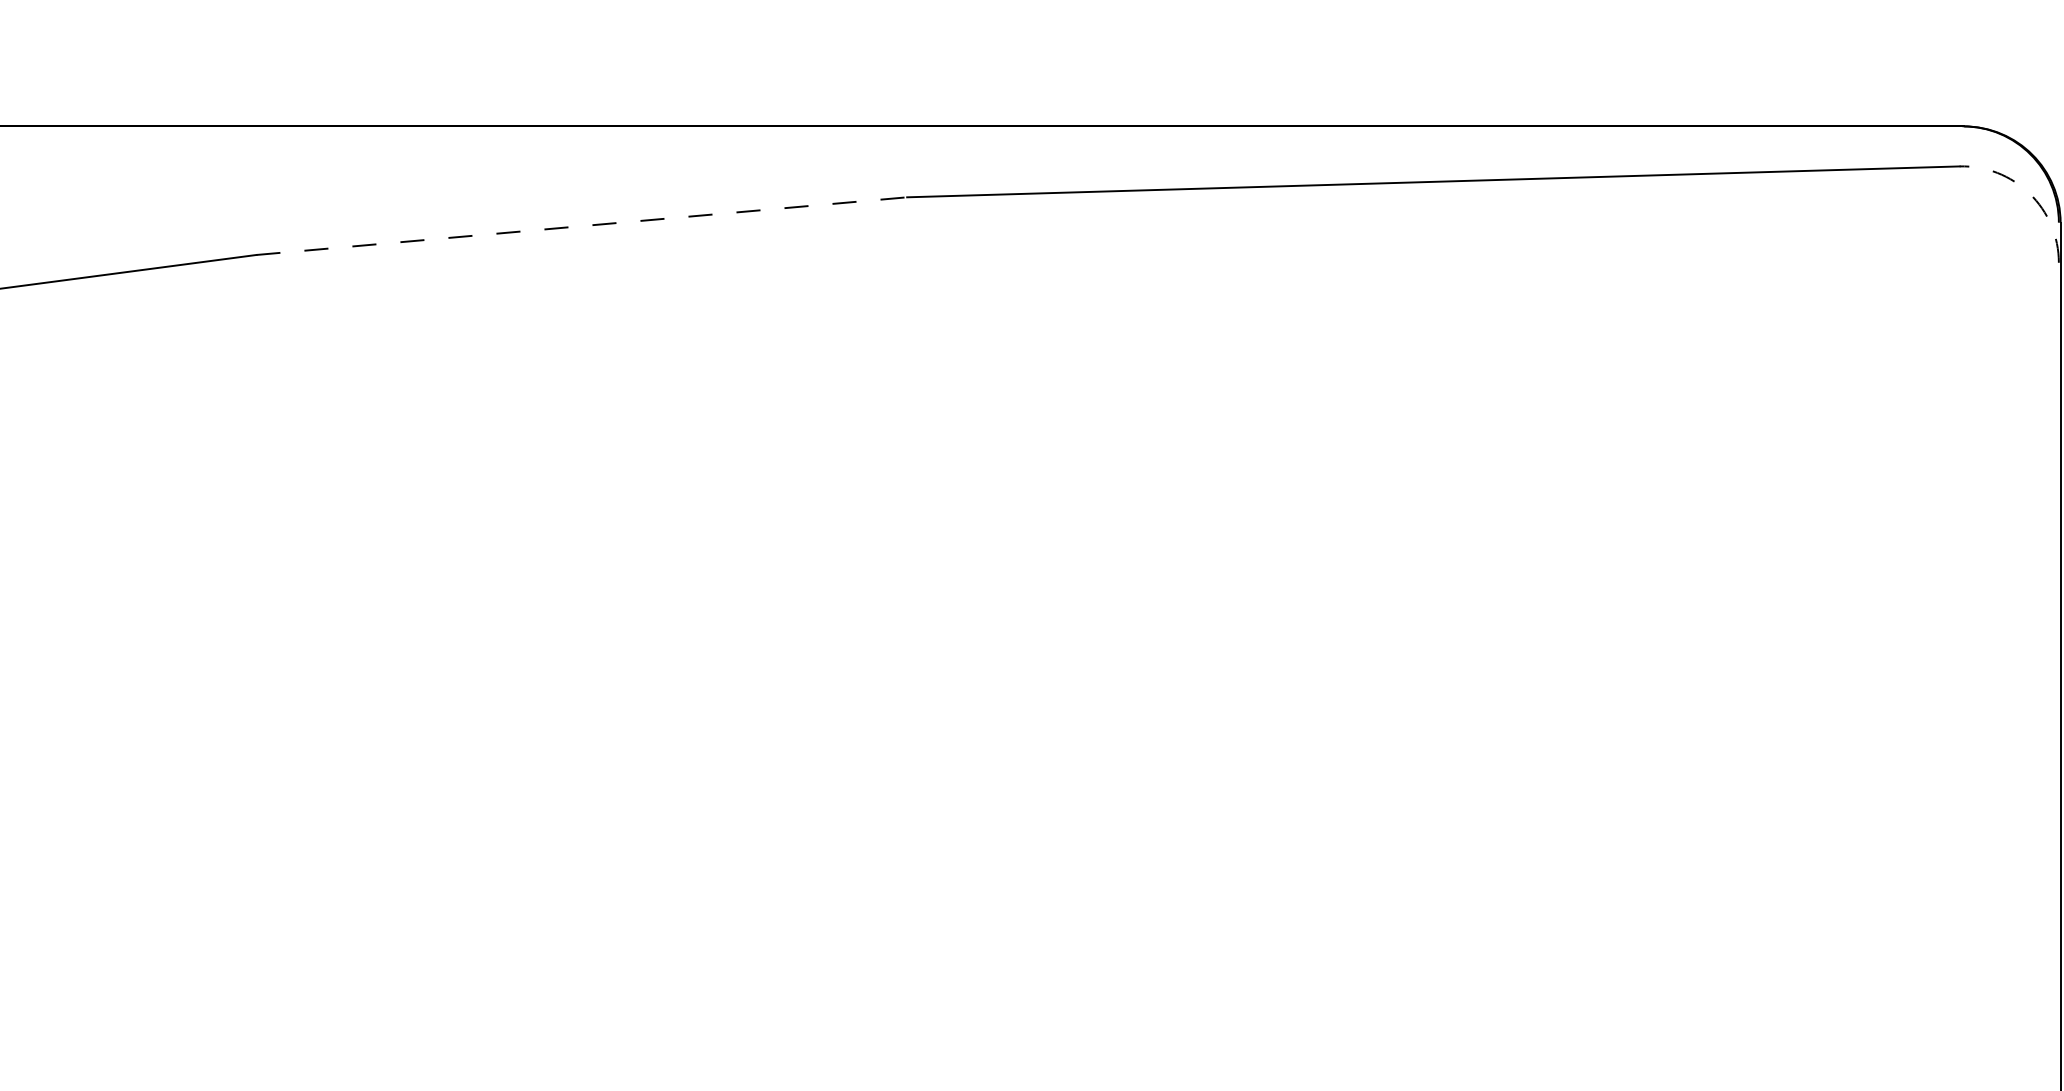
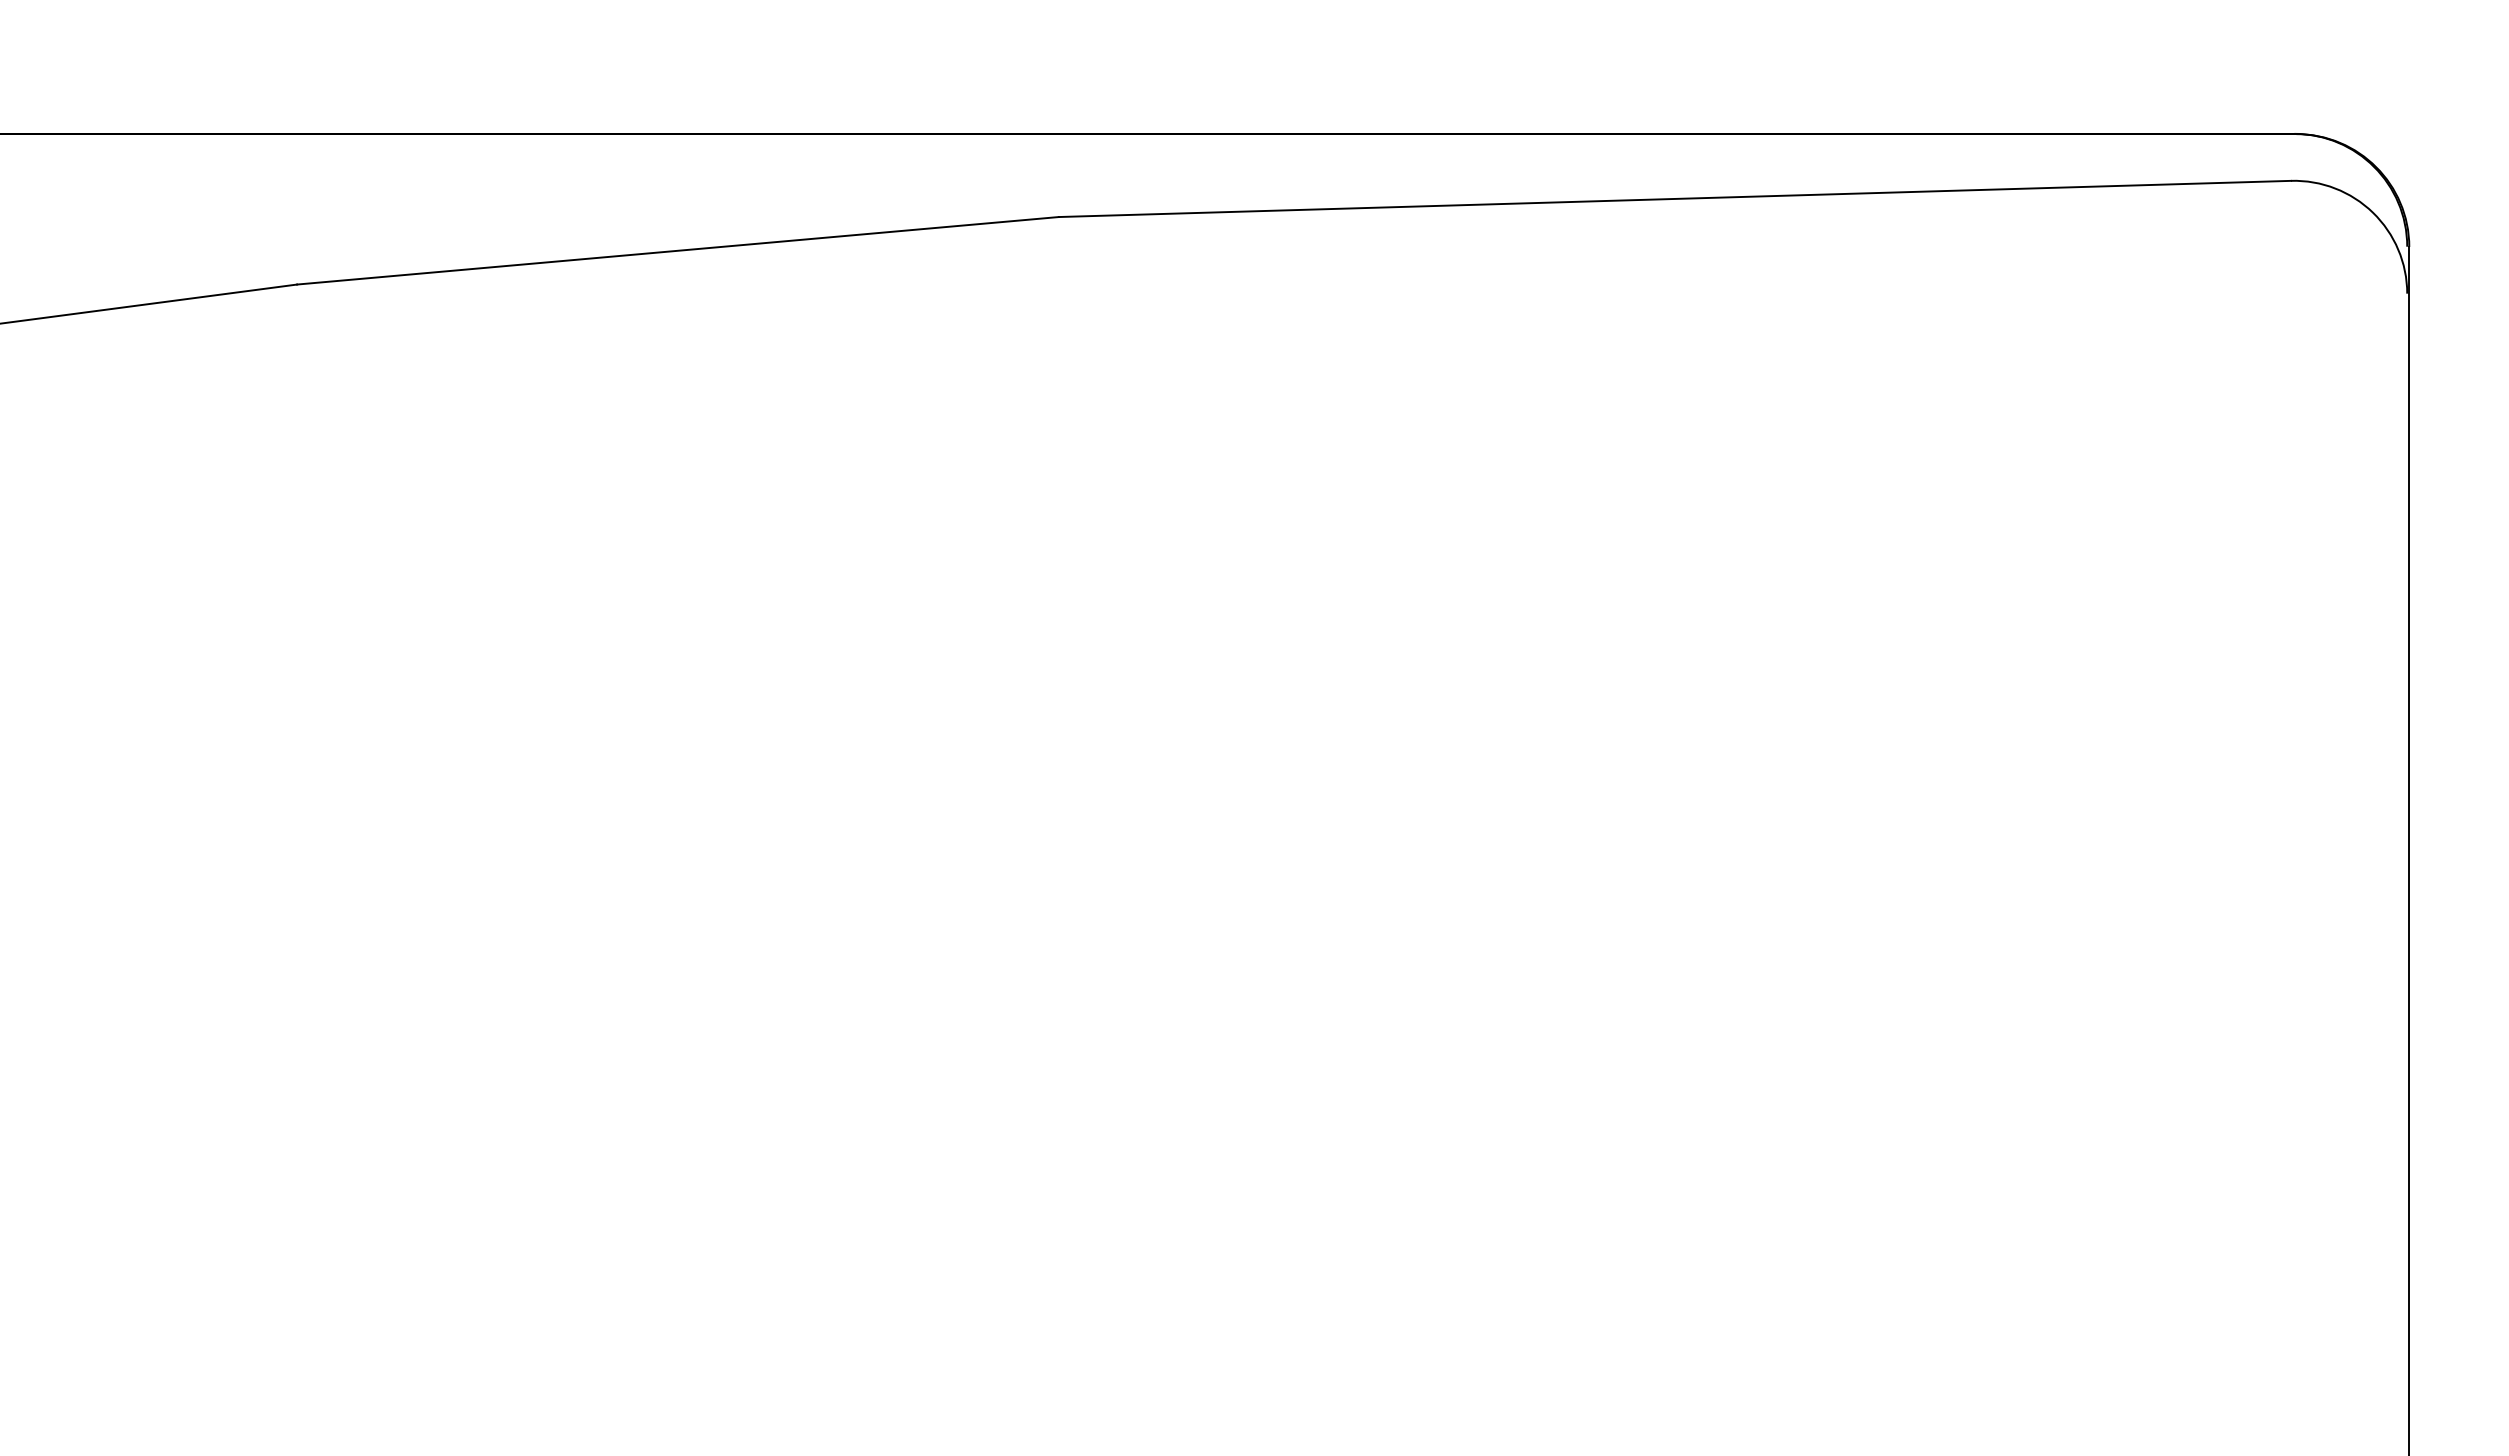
arc: (2029, 193) -> (2372, 212), dashed -> solid
line: (582, 225) -> (678, 250), dashed -> solid

